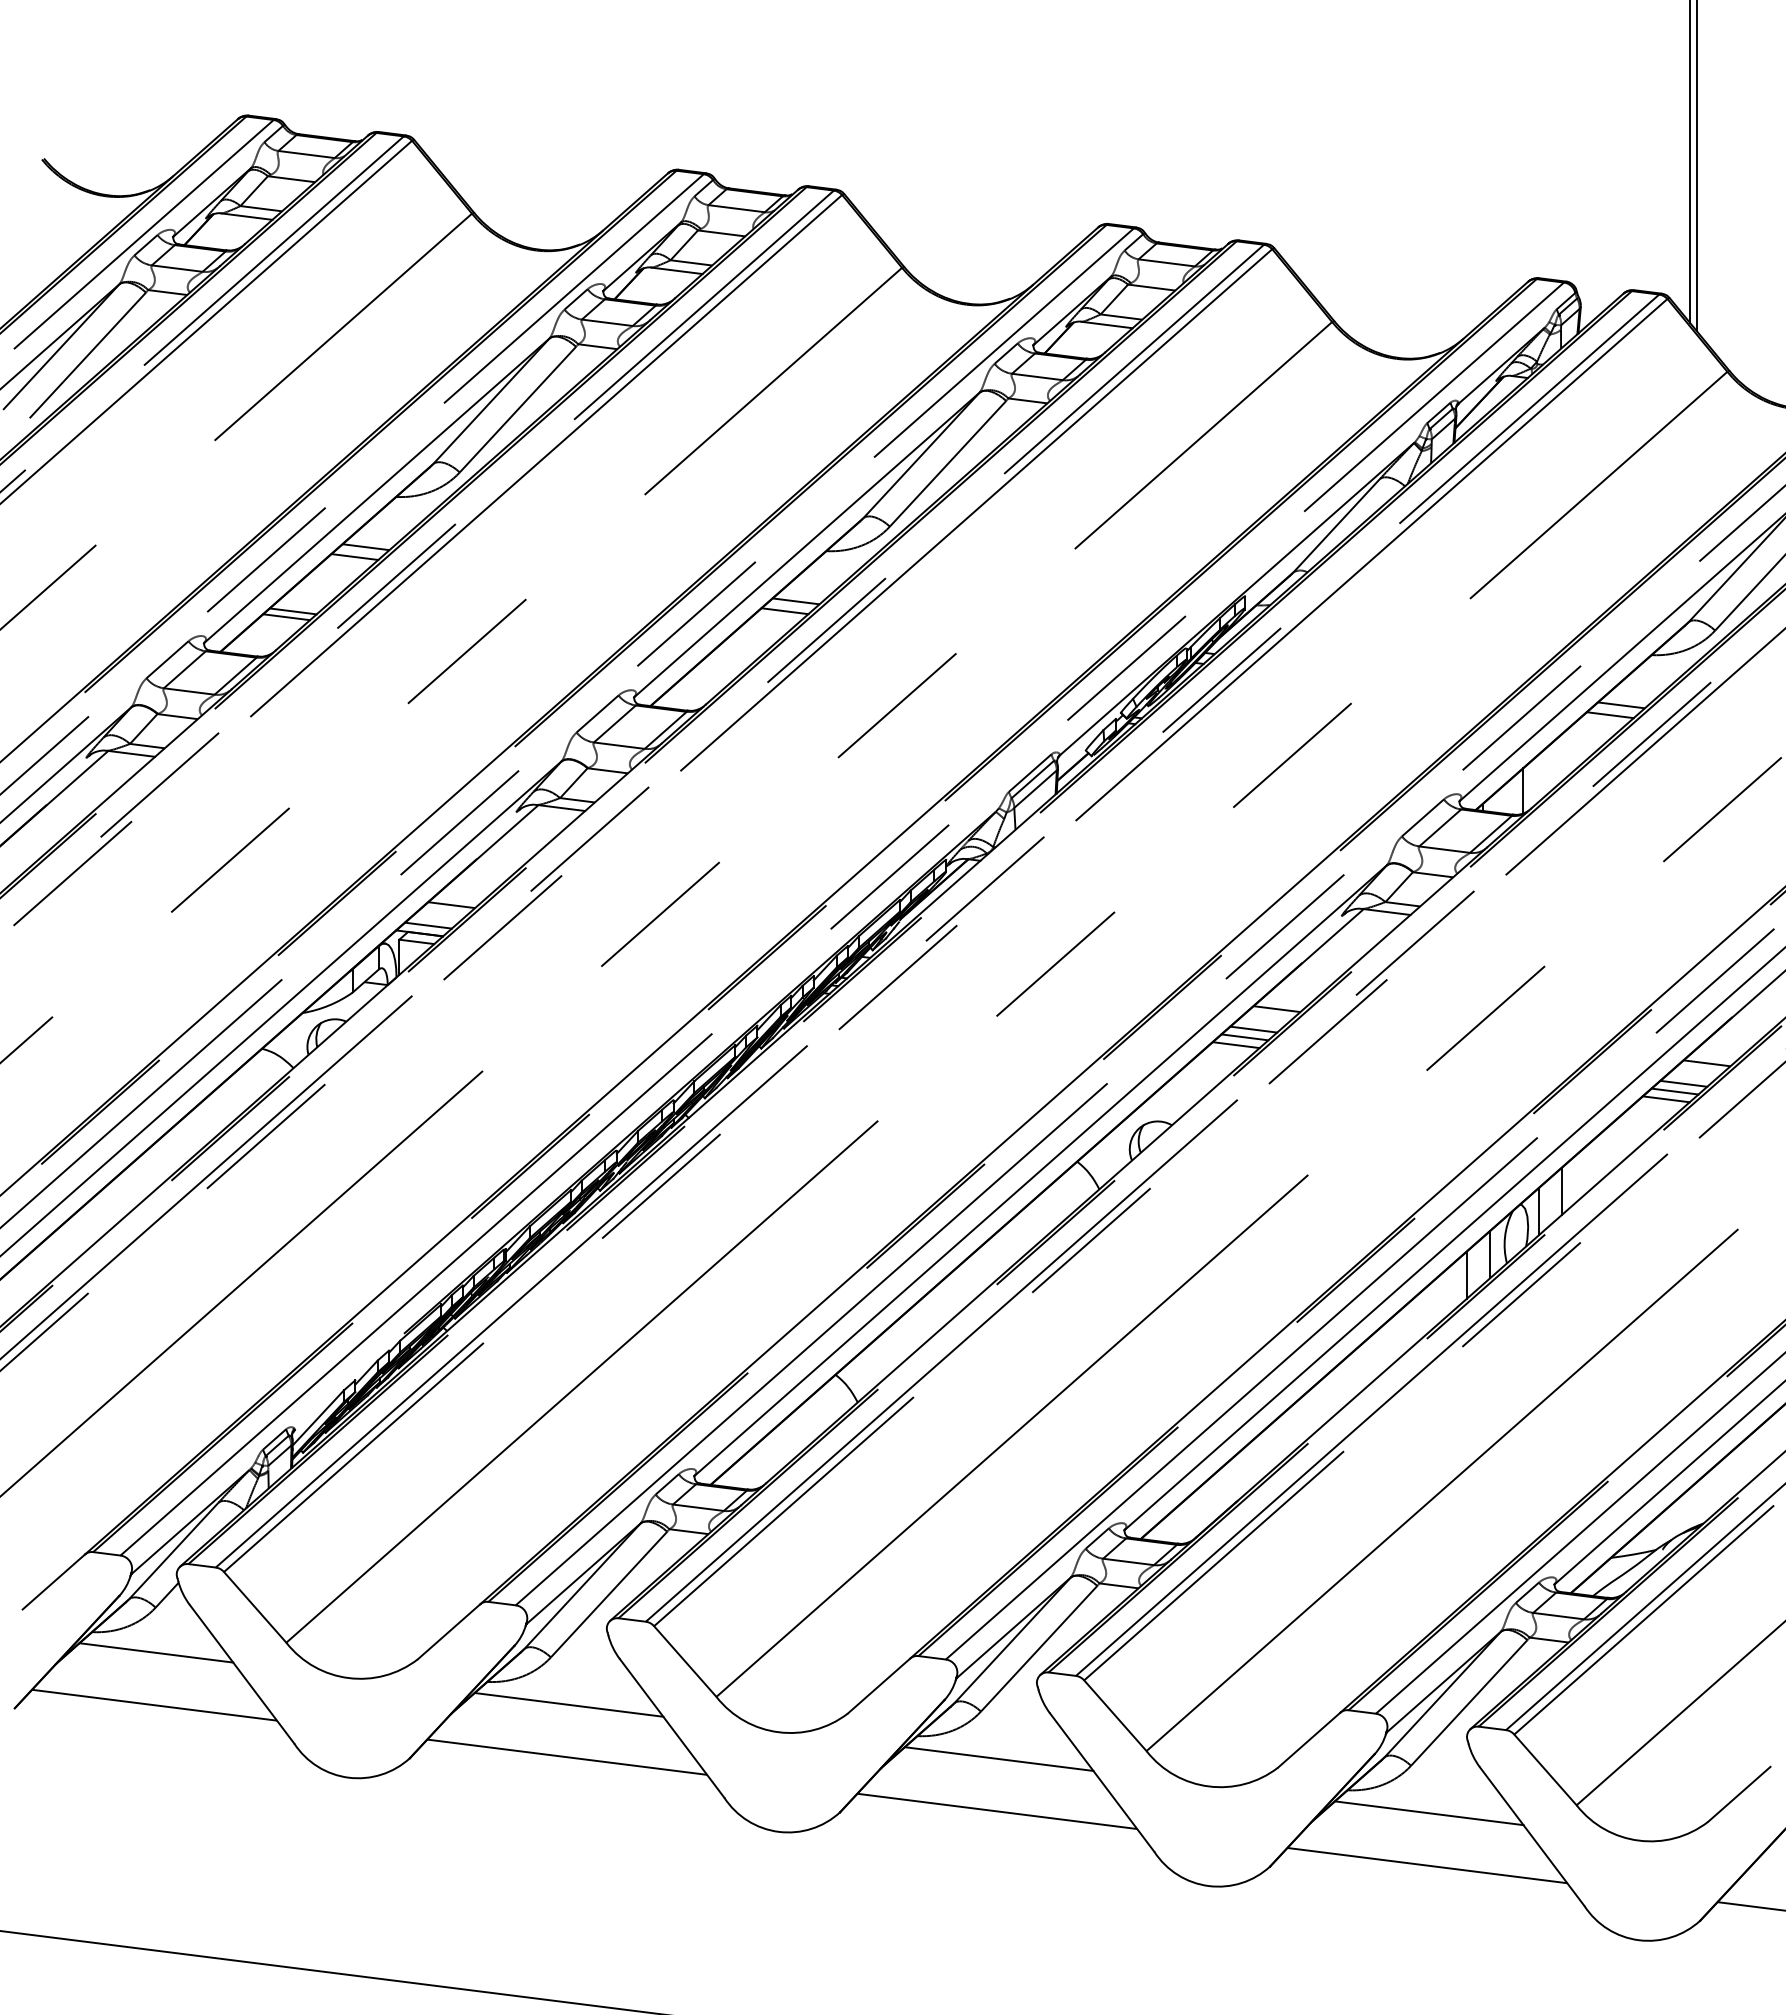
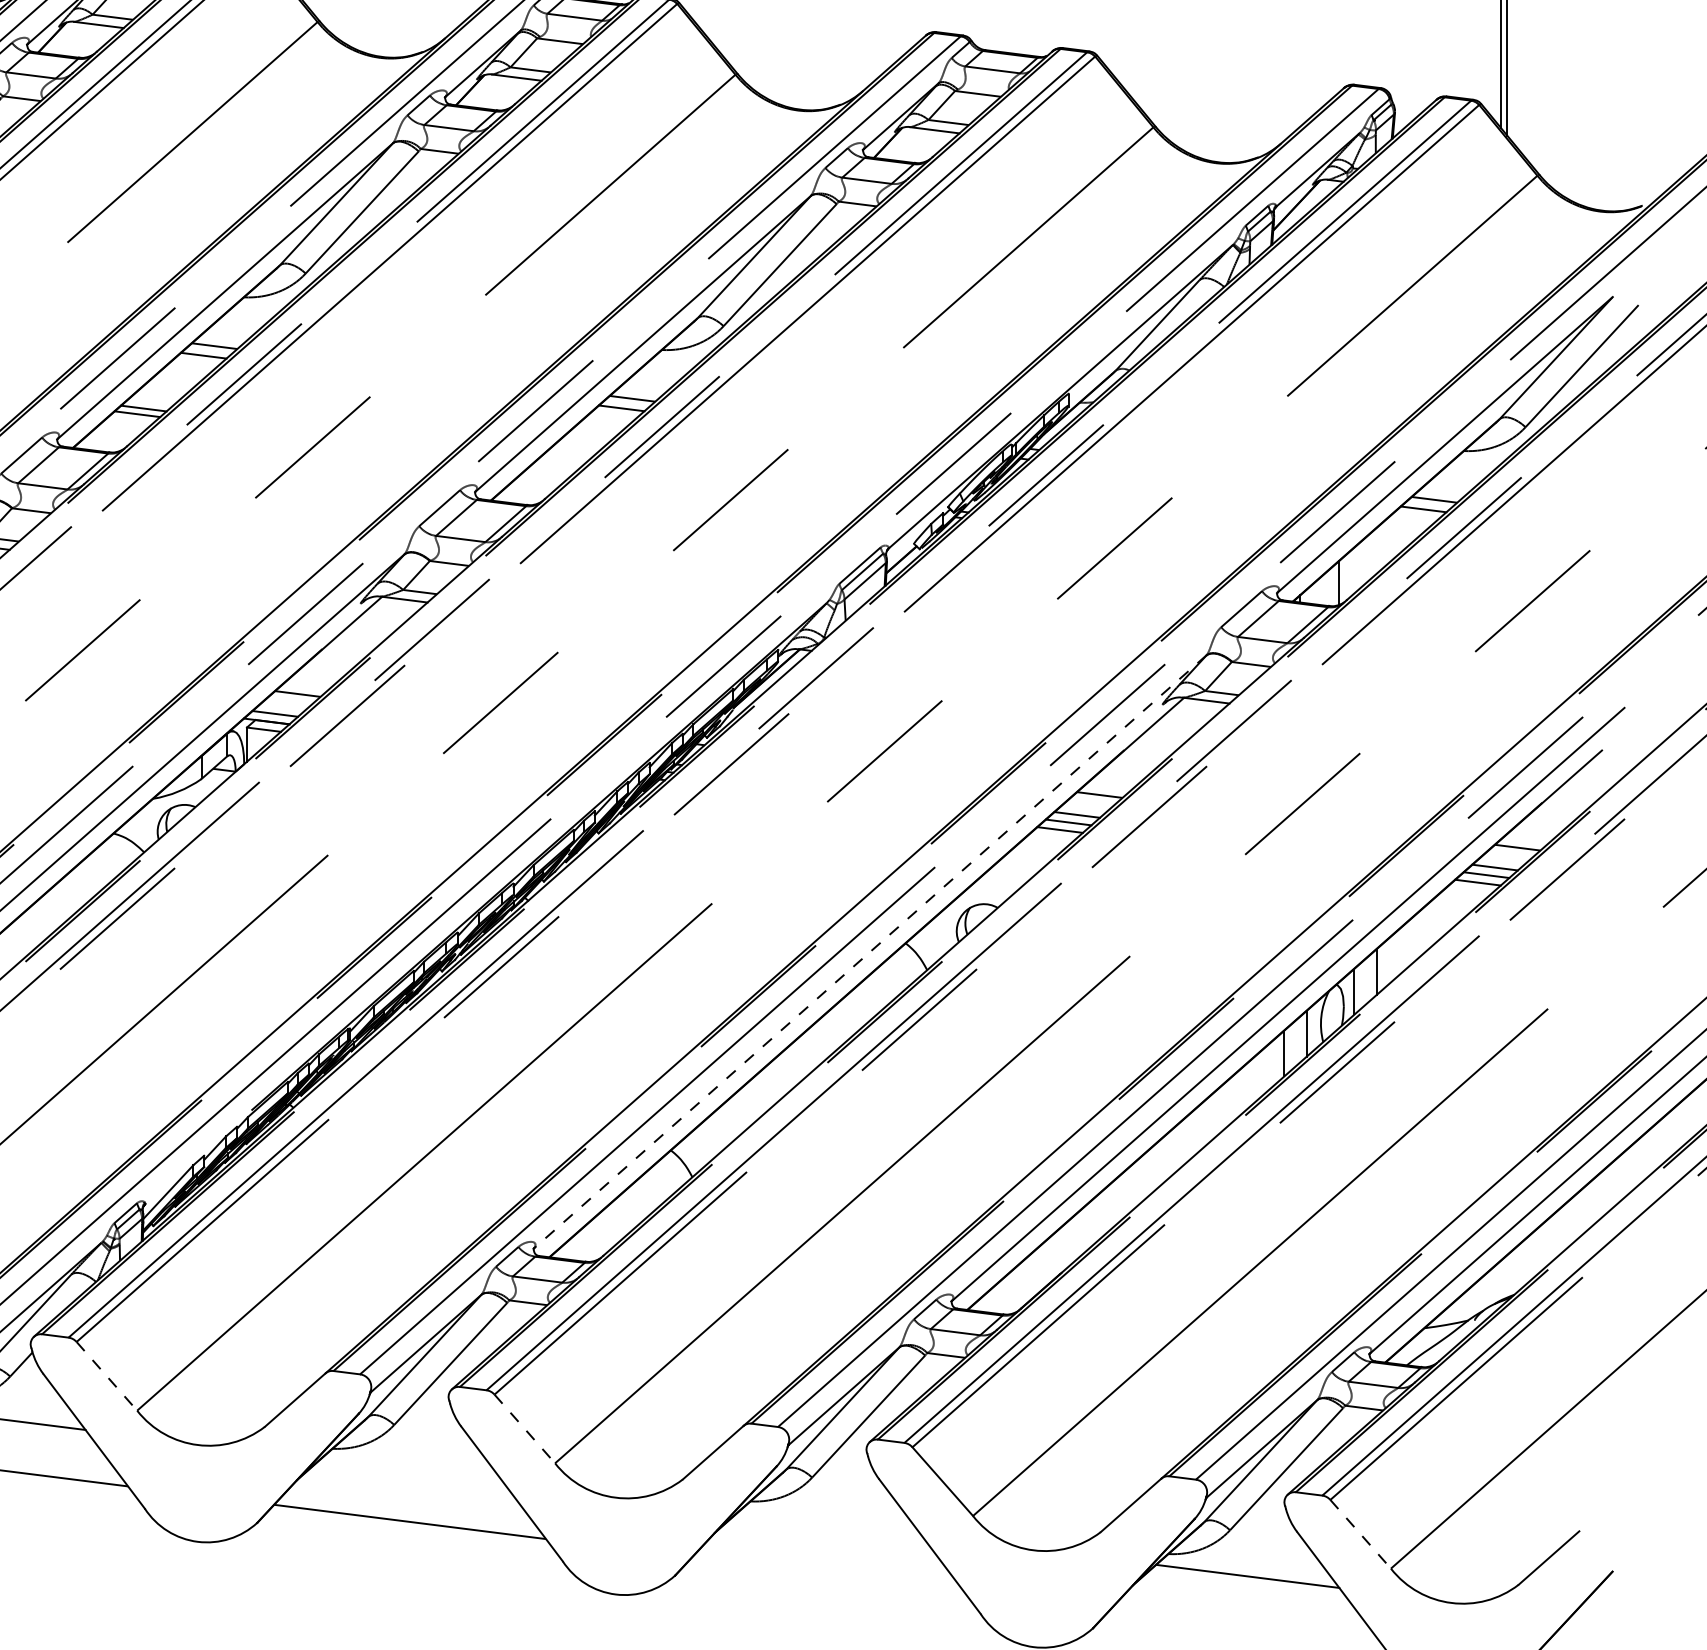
line: (1040, 1170) -> (869, 951), solid -> dashed
line: (255, 1607) -> (107, 1376), solid -> dashed
line: (685, 1661) -> (525, 1428), solid -> dashed
line: (568, 1704) -> (411, 1470), removed
line: (998, 1758) -> (829, 1523), removed
line: (1545, 1770) -> (1360, 1534), solid -> dashed
line: (997, 1811) -> (828, 1574), removed
line: (1427, 1865) -> (1246, 1627), removed

